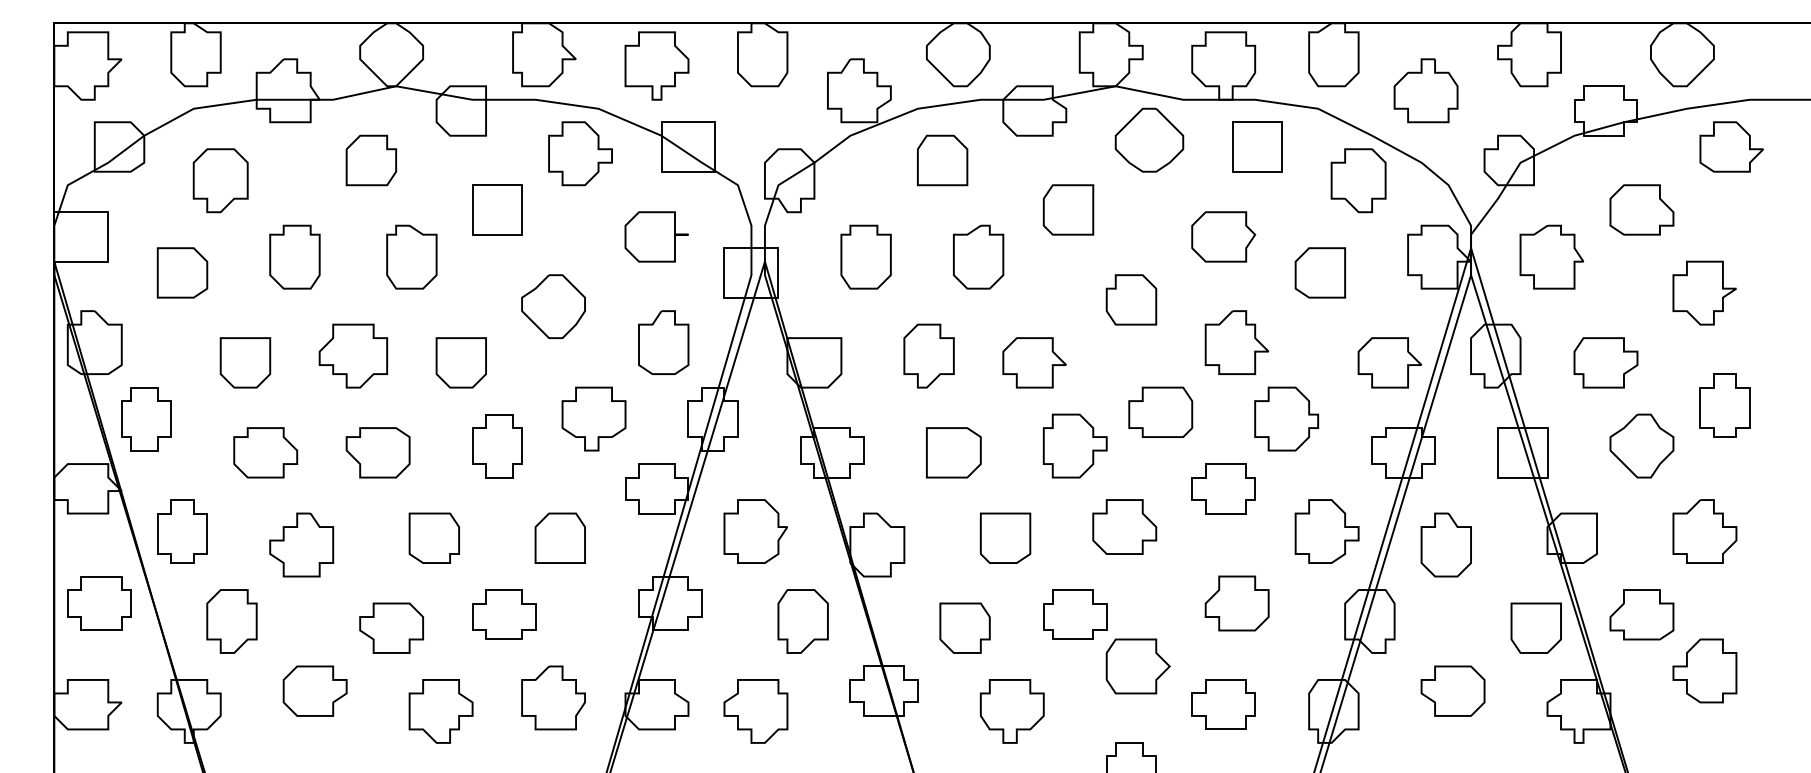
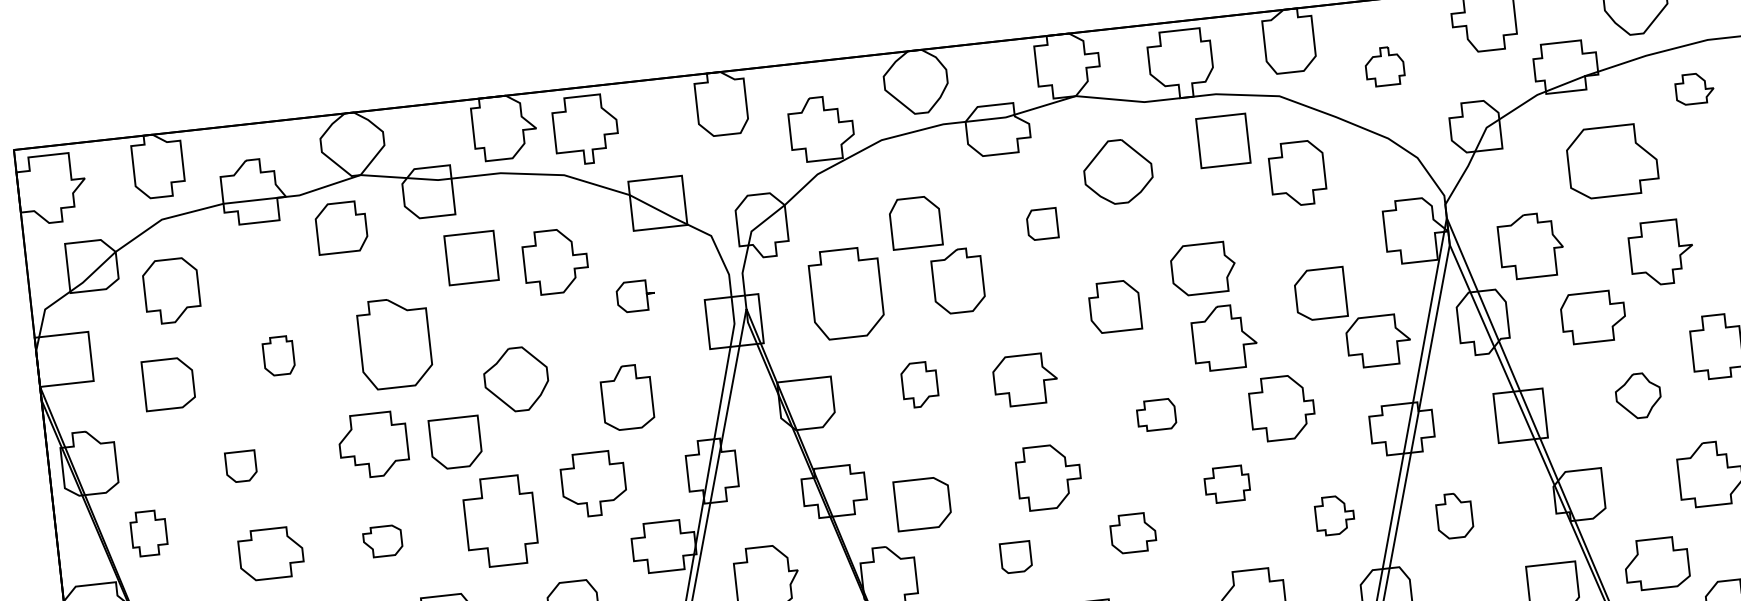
part: (656, 65) -> (585, 129), moved
part: (1425, 90) -> (1384, 66), size x0.6
part: (1149, 139) -> (1118, 171), moved
part: (1731, 146) -> (1694, 88), size x0.6
part: (580, 153) -> (555, 261), moved
part: (370, 160) -> (340, 227), moved
part: (942, 160) -> (915, 222), moved
part: (220, 180) -> (171, 290), moved
part: (1358, 180) -> (1297, 173), moved
part: (497, 209) -> (471, 257), moved
part: (1068, 209) -> (1042, 223), size x0.6
part: (1641, 209) -> (1611, 160), size x1.4
part: (656, 236) -> (635, 295), size x0.6
part: (1223, 236) -> (1203, 268), moved
part: (294, 256) -> (278, 355), size x0.6
part: (411, 256) -> (394, 342), size x1.4
part: (865, 256) -> (845, 292), size x1.4
part: (1551, 256) -> (1530, 245), moved
part: (1319, 272) -> (1319, 293), moved
part: (1704, 292) -> (1661, 252), moved
part: (553, 306) -> (516, 379), moved
part: (663, 342) -> (626, 397), moved
part: (353, 355) -> (373, 444), moved
part: (928, 355) -> (919, 384), size x0.7
part: (245, 362) -> (241, 466), size x0.6
part: (1160, 411) -> (1156, 414), size x0.6
part: (146, 419) -> (149, 533), size x0.7
part: (1074, 445) -> (1048, 476), moved
part: (1641, 445) -> (1637, 395), size x0.7
part: (497, 446) -> (500, 522), size x1.4
part: (377, 452) -> (382, 541), size x0.6
part: (953, 452) -> (922, 503), moved
part: (1223, 488) -> (1227, 484), size x0.7
part: (1124, 526) -> (1132, 532), size x0.7
part: (1326, 531) -> (1334, 515), size x0.6
part: (1005, 537) -> (1015, 556), size x0.6
part: (1445, 544) -> (1453, 515), size x0.7

